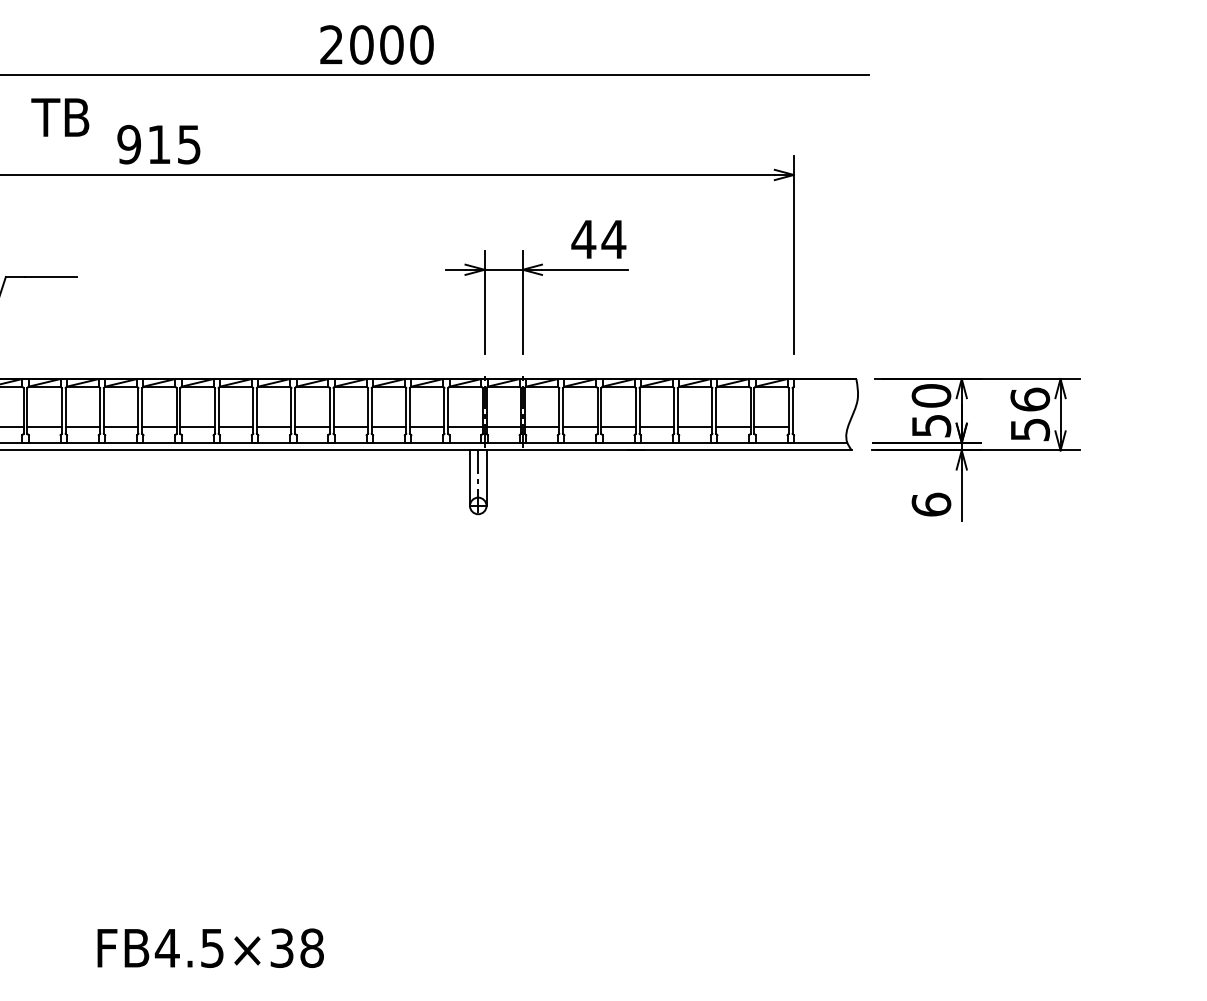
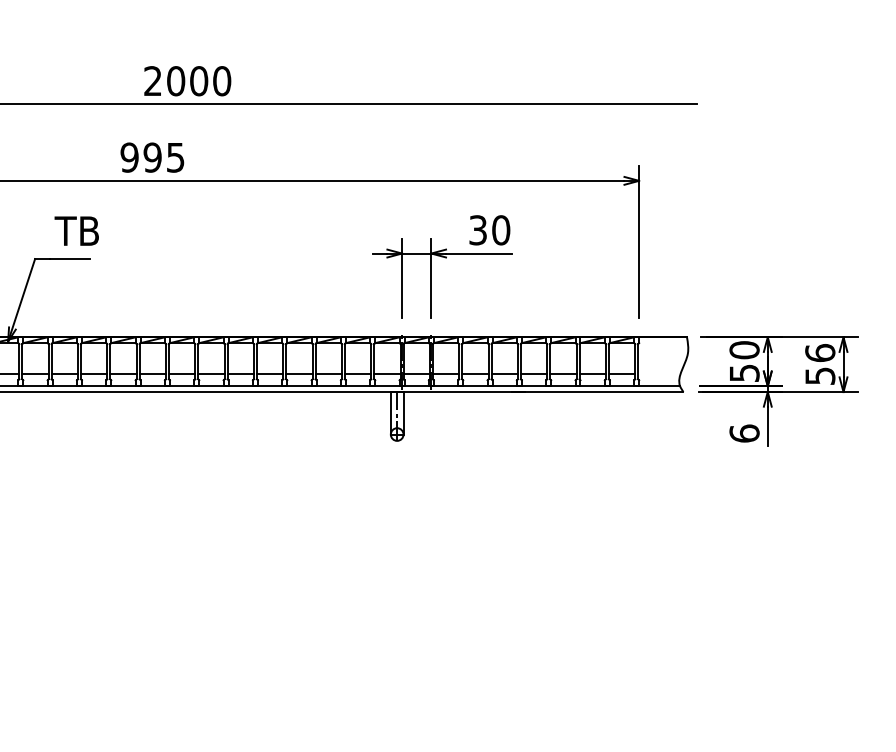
text: (376, 44) -> (187, 80), moved
text: (60, 117) -> (76, 231), moved
text: (159, 144) -> (152, 157), 915 -> 995
text: (598, 239) -> (489, 230), 44 -> 30

